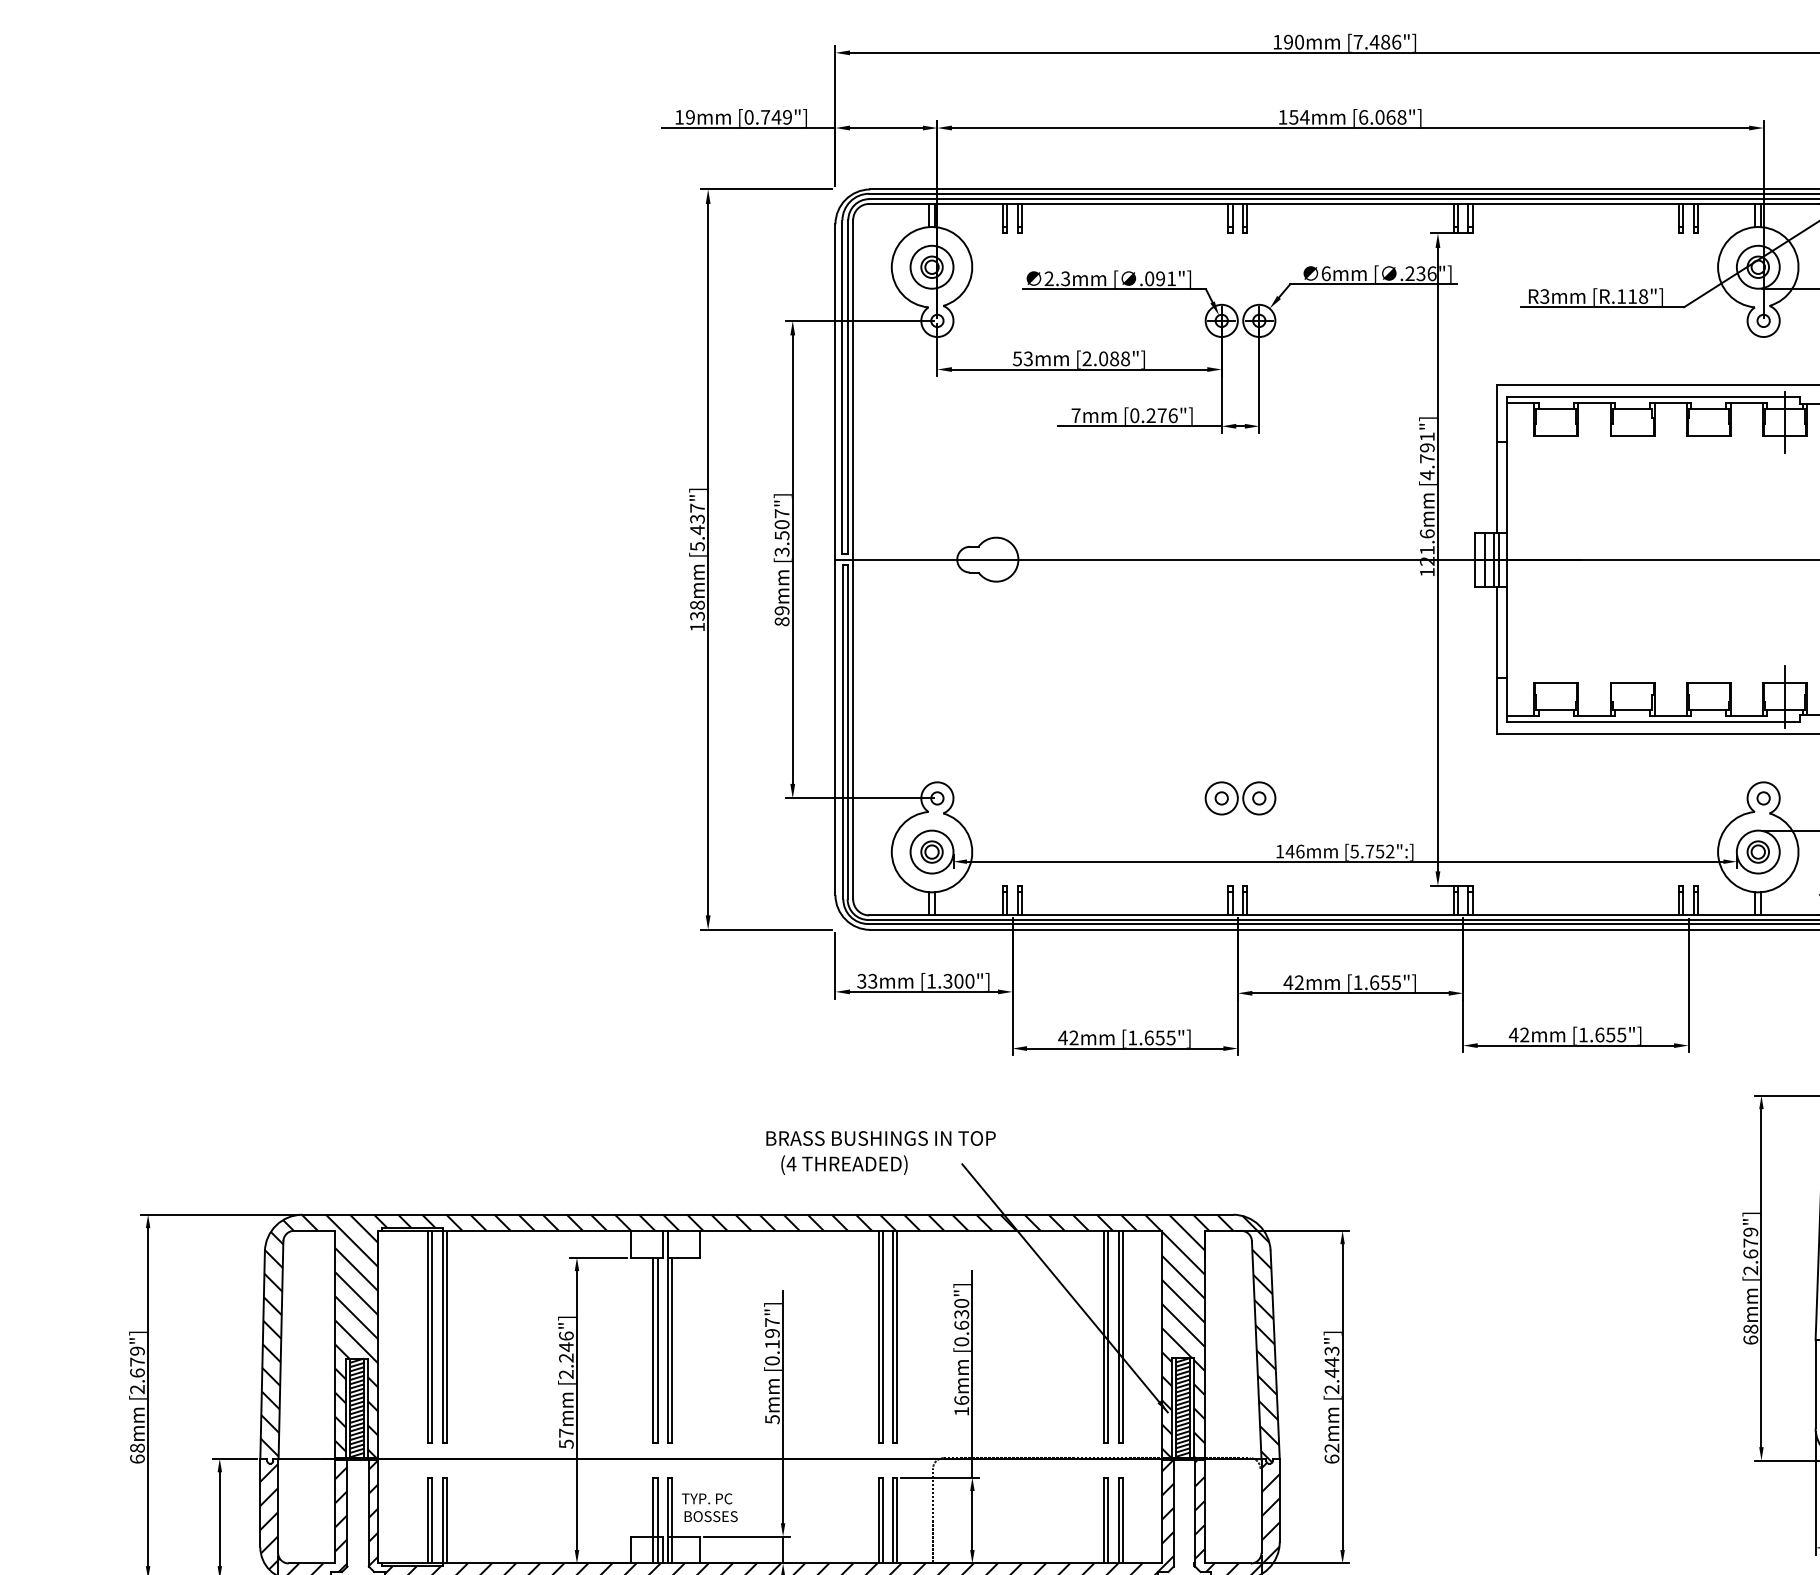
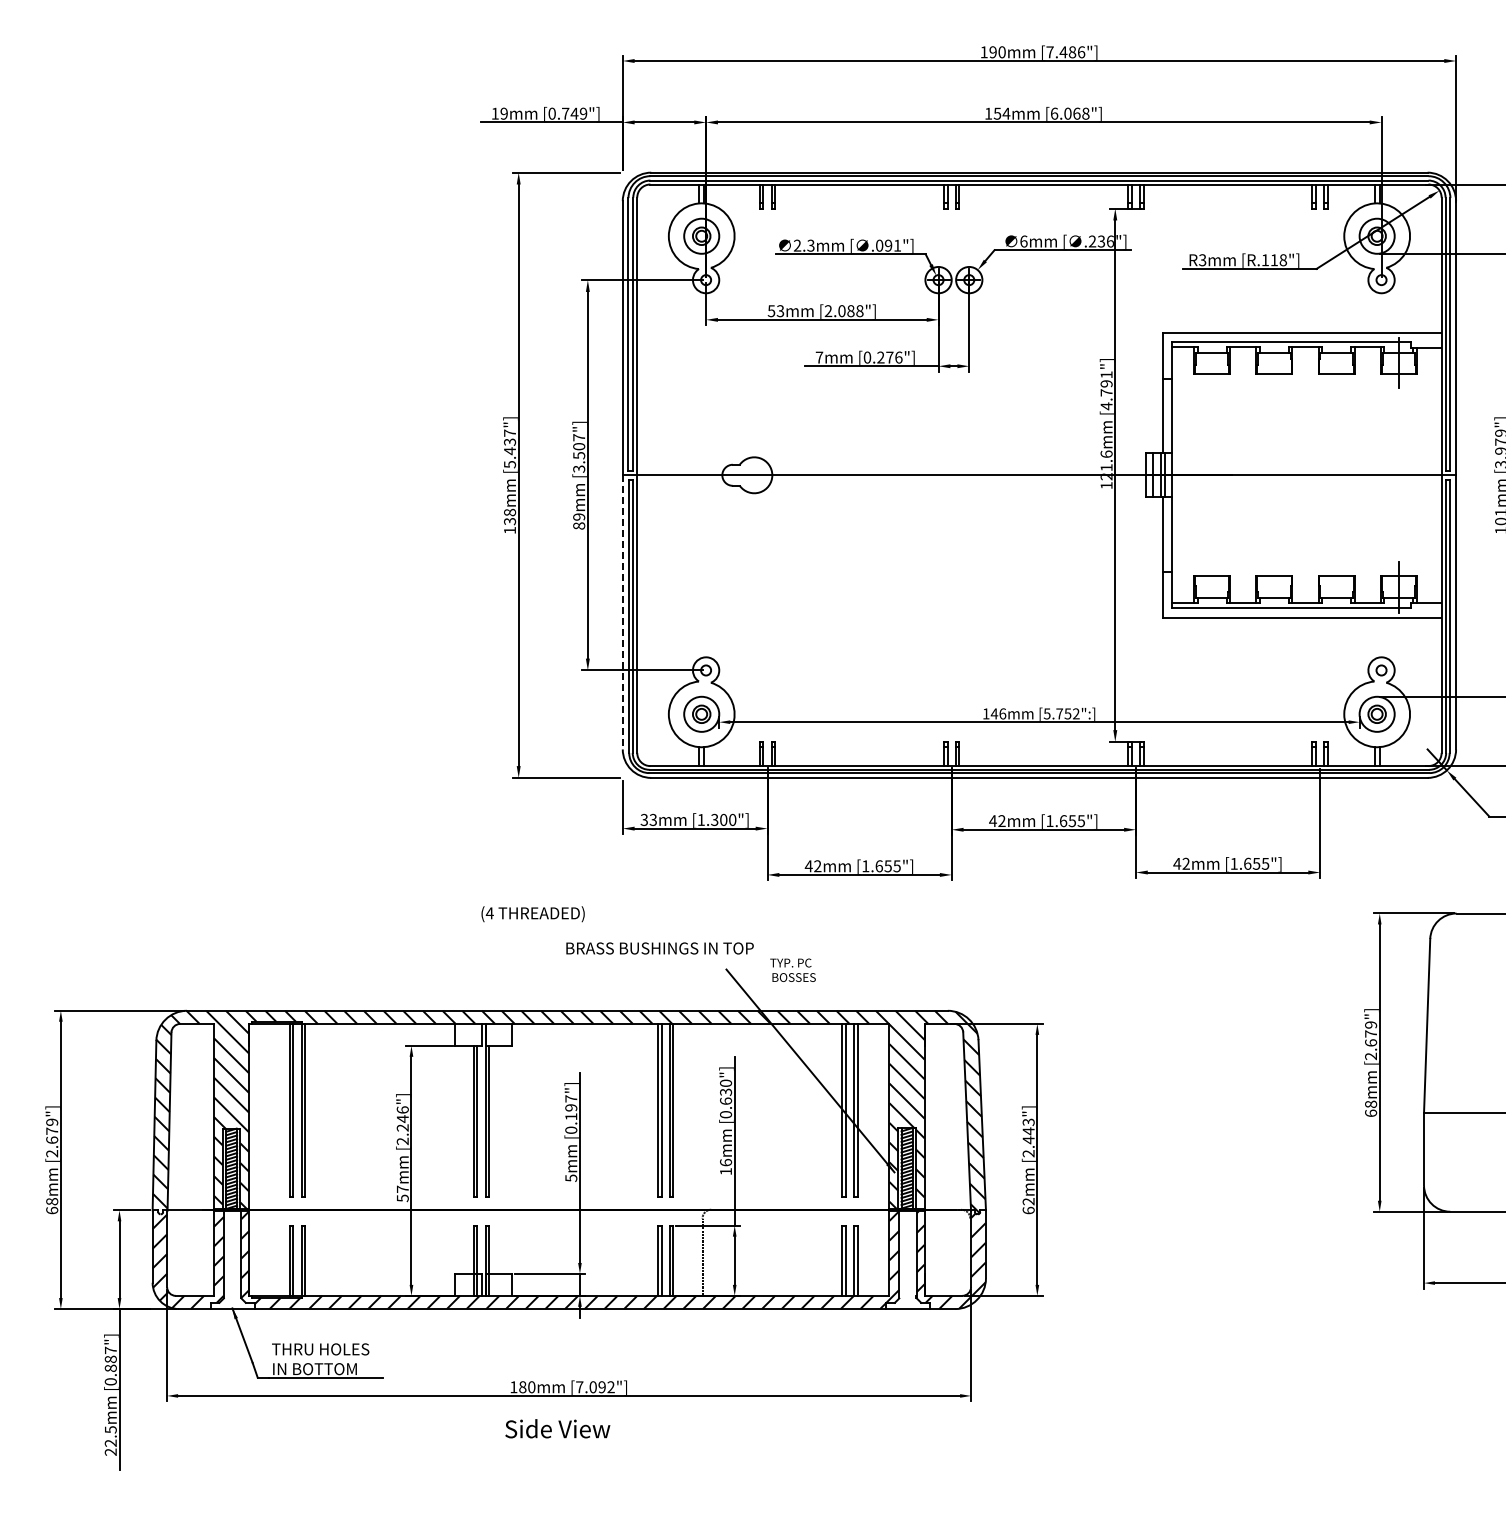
line: (835, 727) -> (622, 612), solid -> dashed
part: (1240, 798) -> (953, 670), removed
text: (843, 1165) -> (532, 914), moved
text: (709, 1506) -> (792, 969), moved

